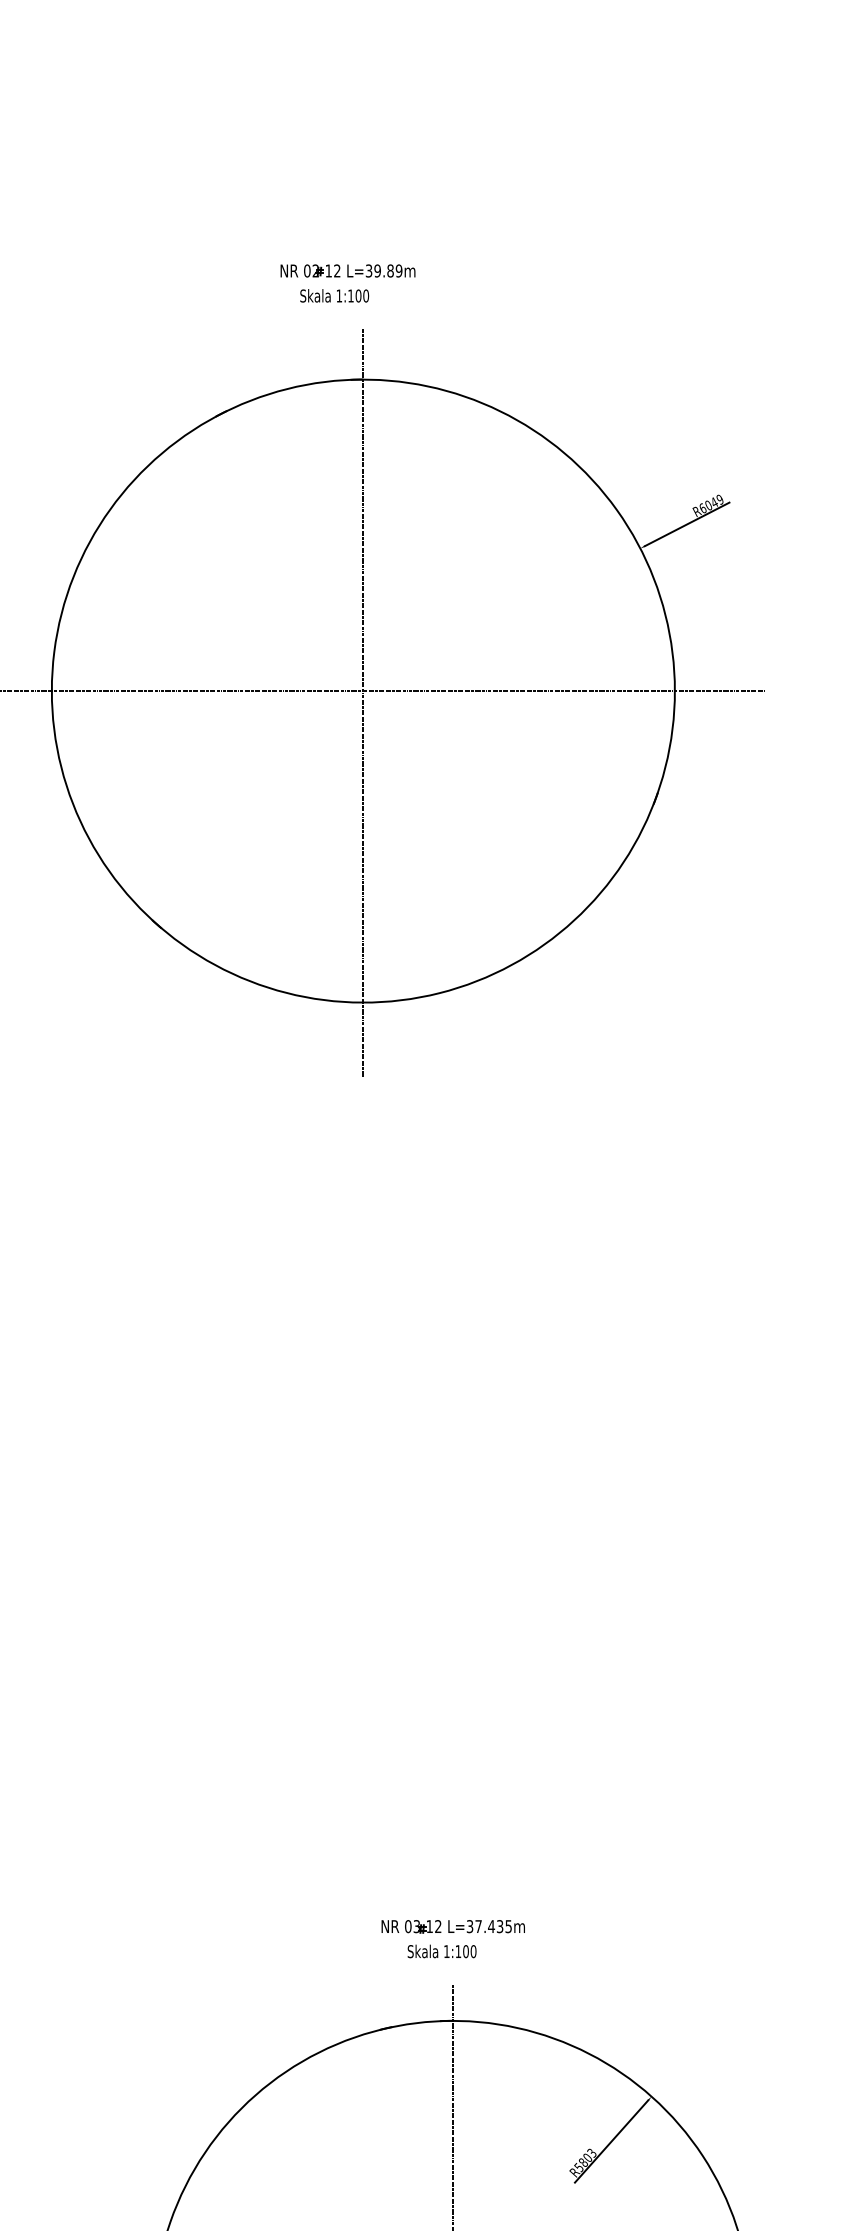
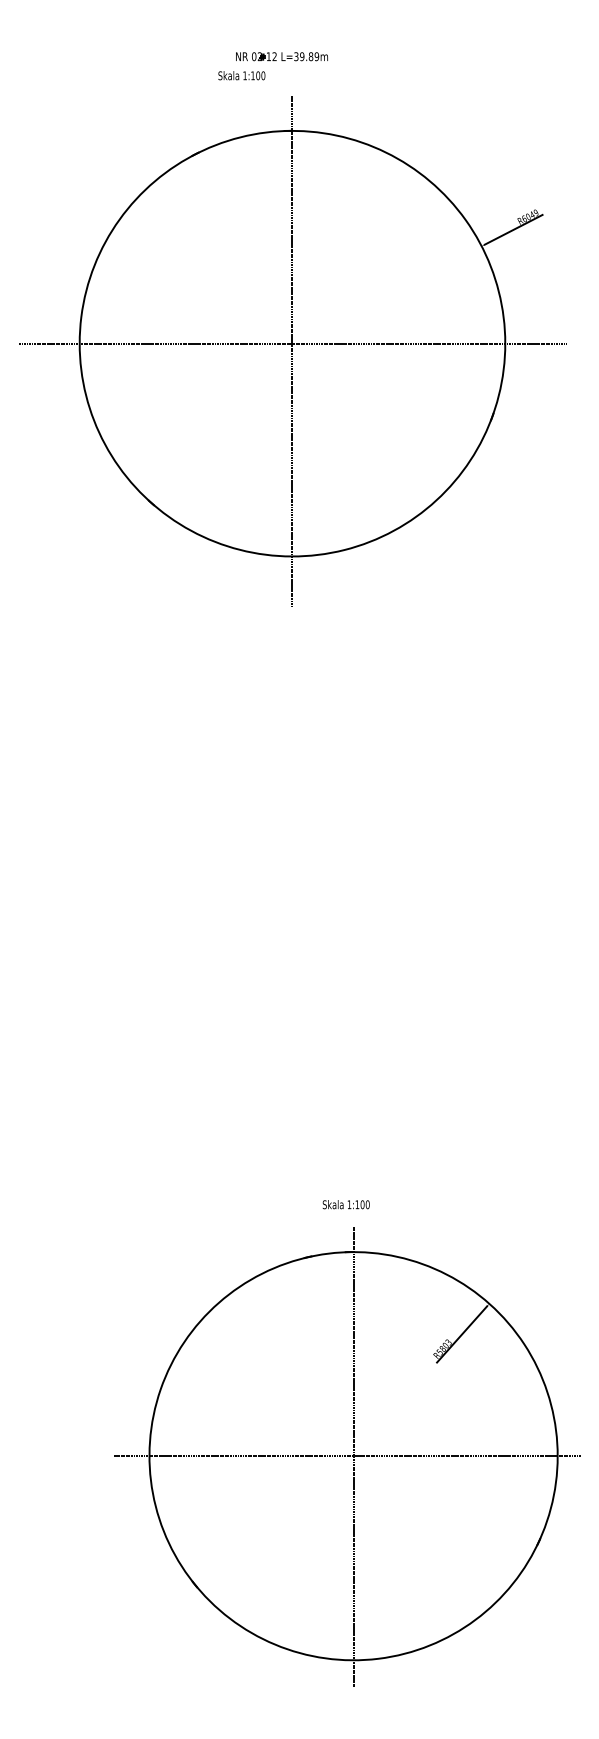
text: (334, 295) -> (241, 75), moved
part: (452, 1926) -> (353, 1187), removed

